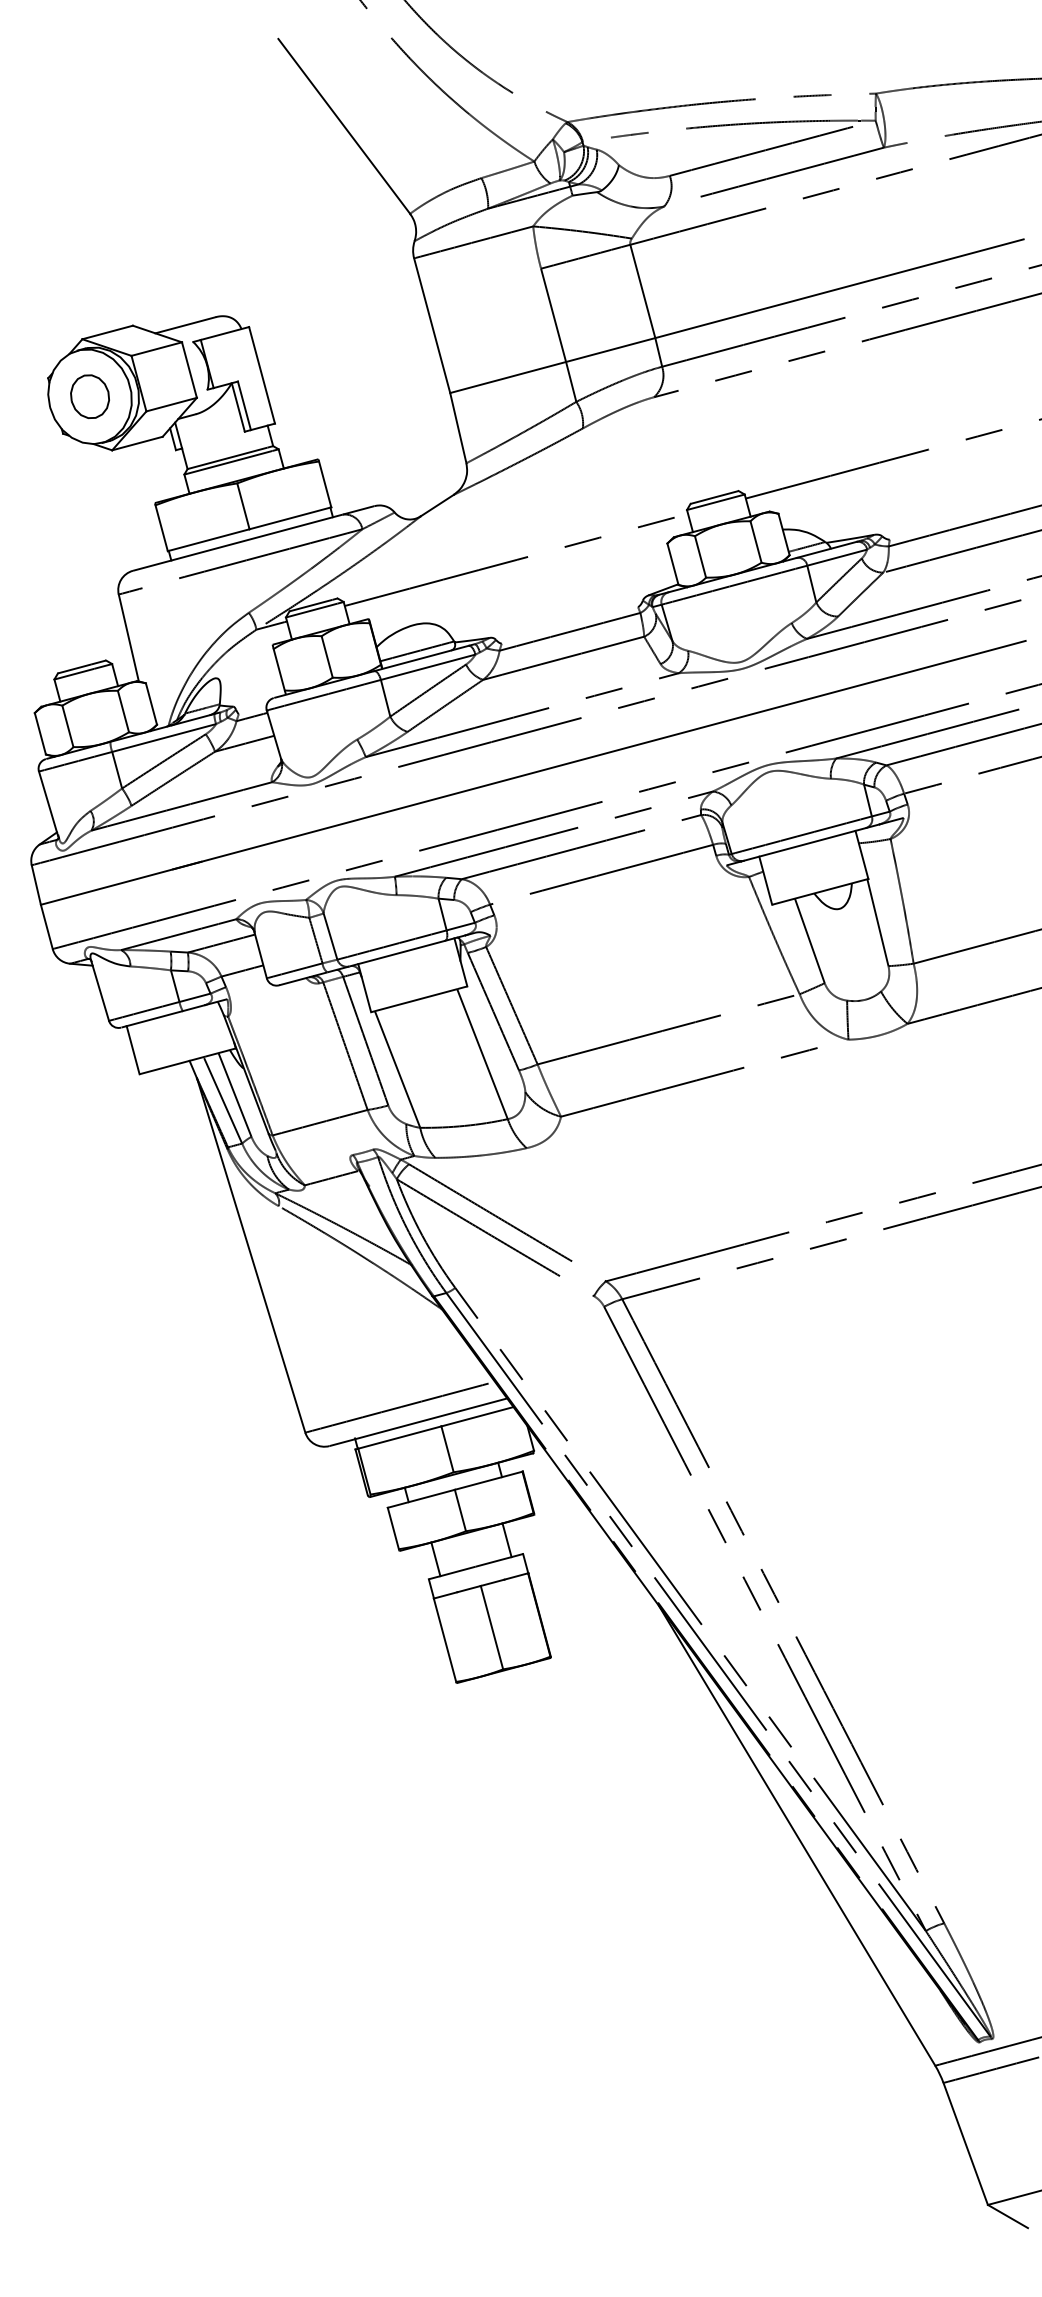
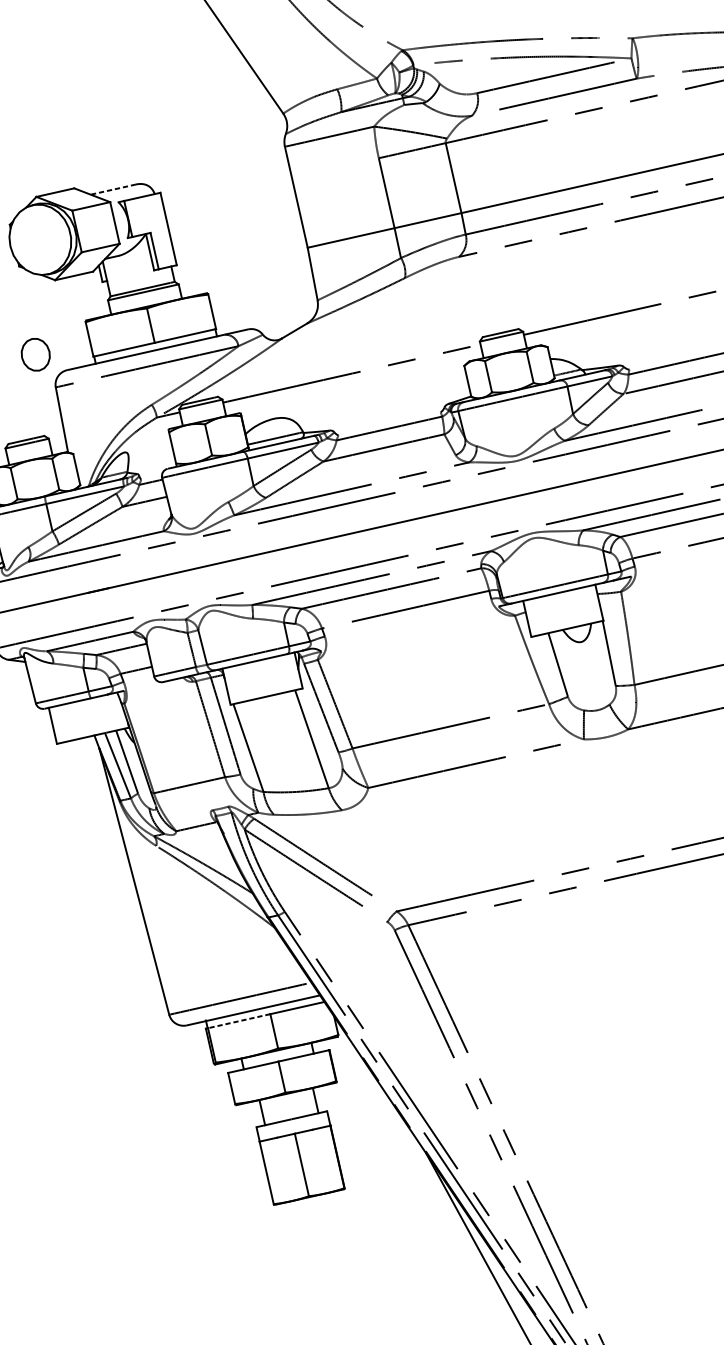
line: (185, 325) -> (113, 189), solid -> dashed
part: (89, 396) -> (35, 354), moved
line: (399, 1437) -> (238, 1021), solid -> dashed

